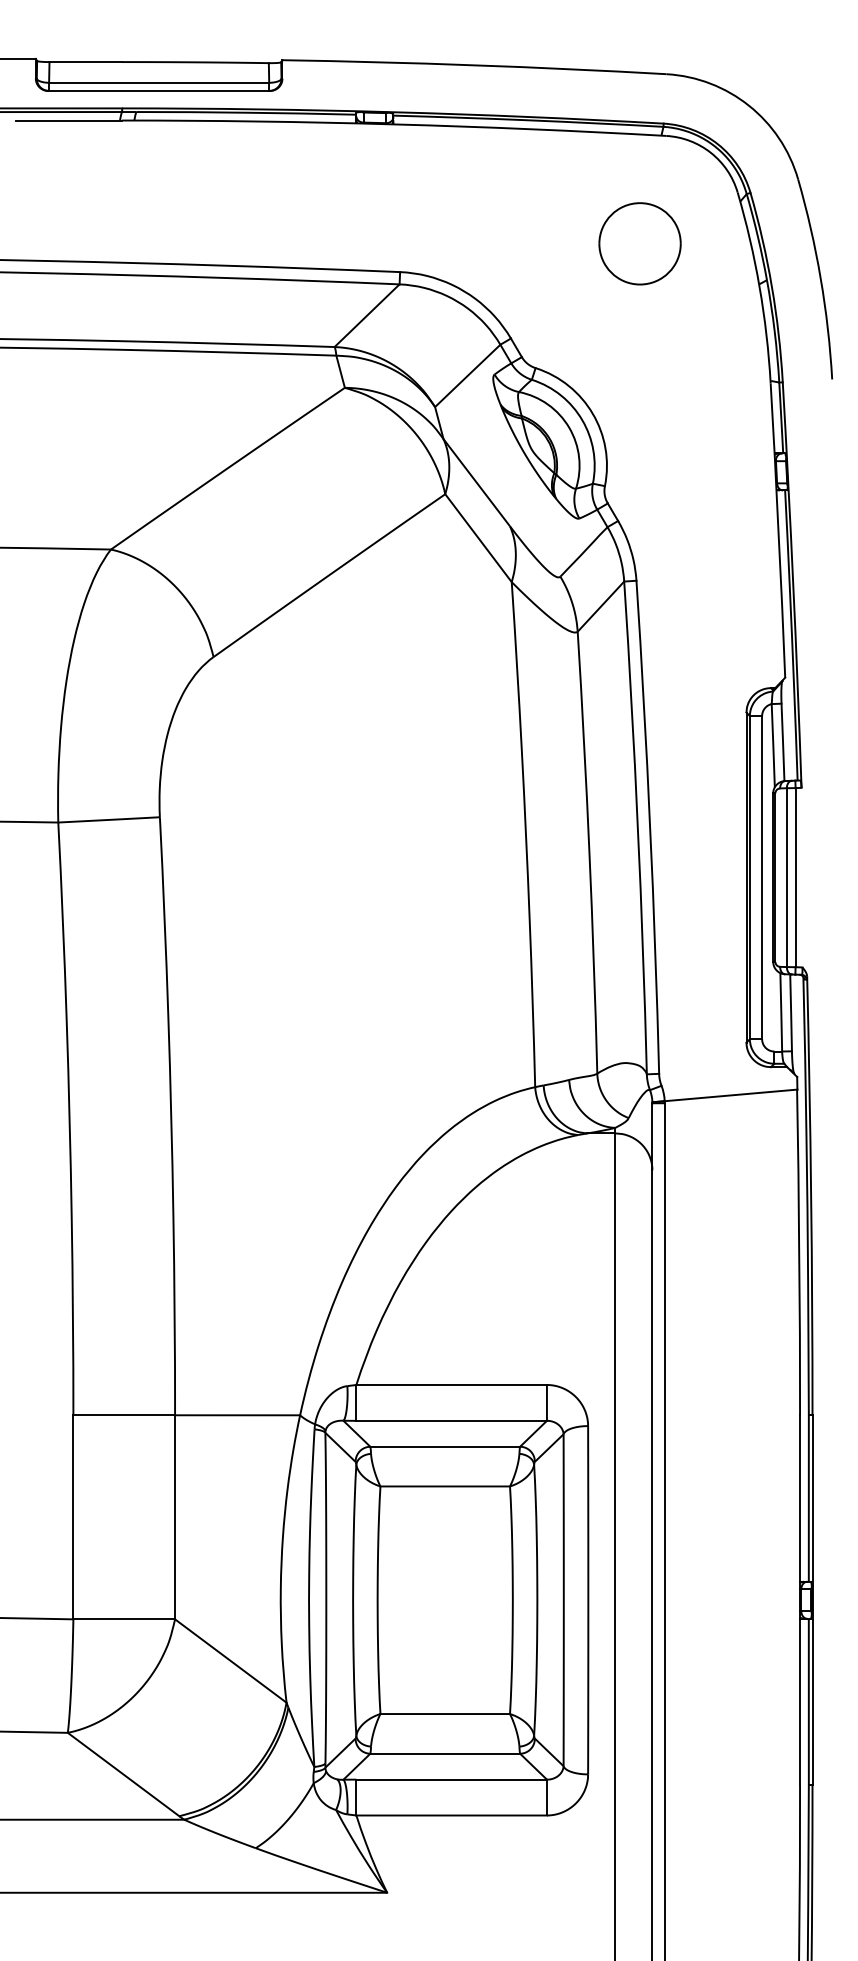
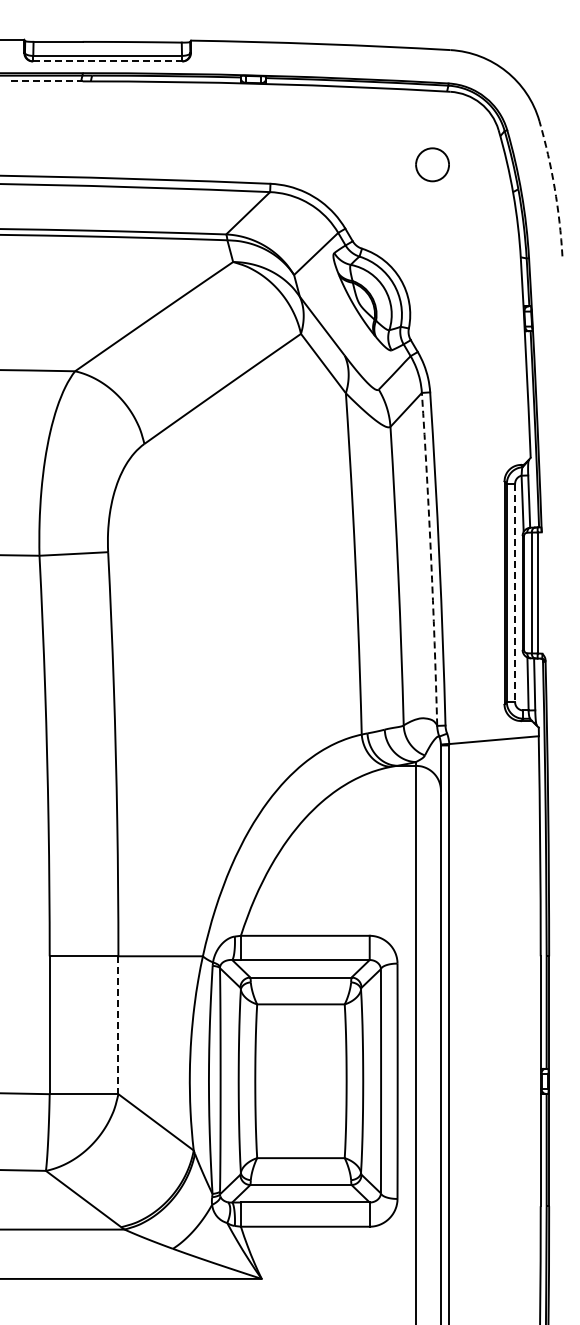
line: (158, 91) -> (107, 61), solid -> dashed
line: (68, 120) -> (46, 81), solid -> dashed
part: (639, 243) -> (432, 164), size x0.6
arc: (820, 279) -> (554, 188), solid -> dashed
arc: (638, 828) -> (431, 559), solid -> dashed
line: (762, 878) -> (515, 593), solid -> dashed
line: (175, 1517) -> (118, 1025), solid -> dashed

